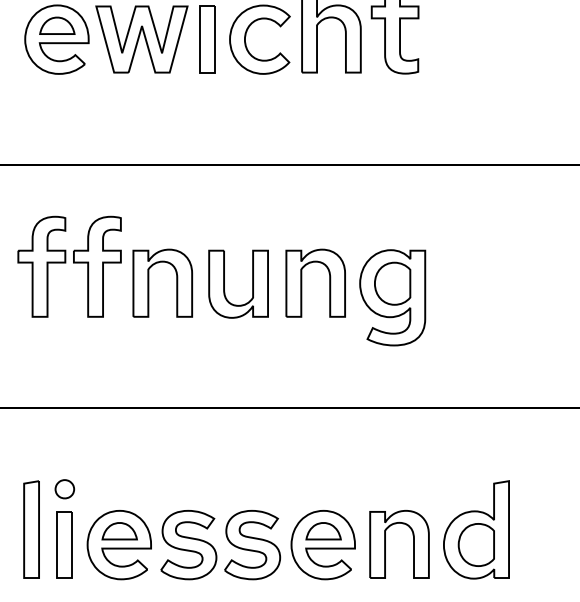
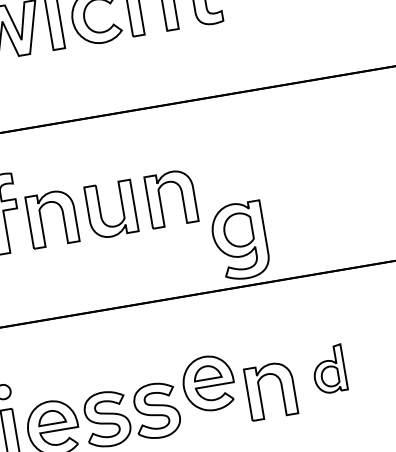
part: (392, 297) -> (240, 240), moved
part: (476, 529) -> (328, 369), size x0.6
part: (322, 545) -> (208, 384), moved

